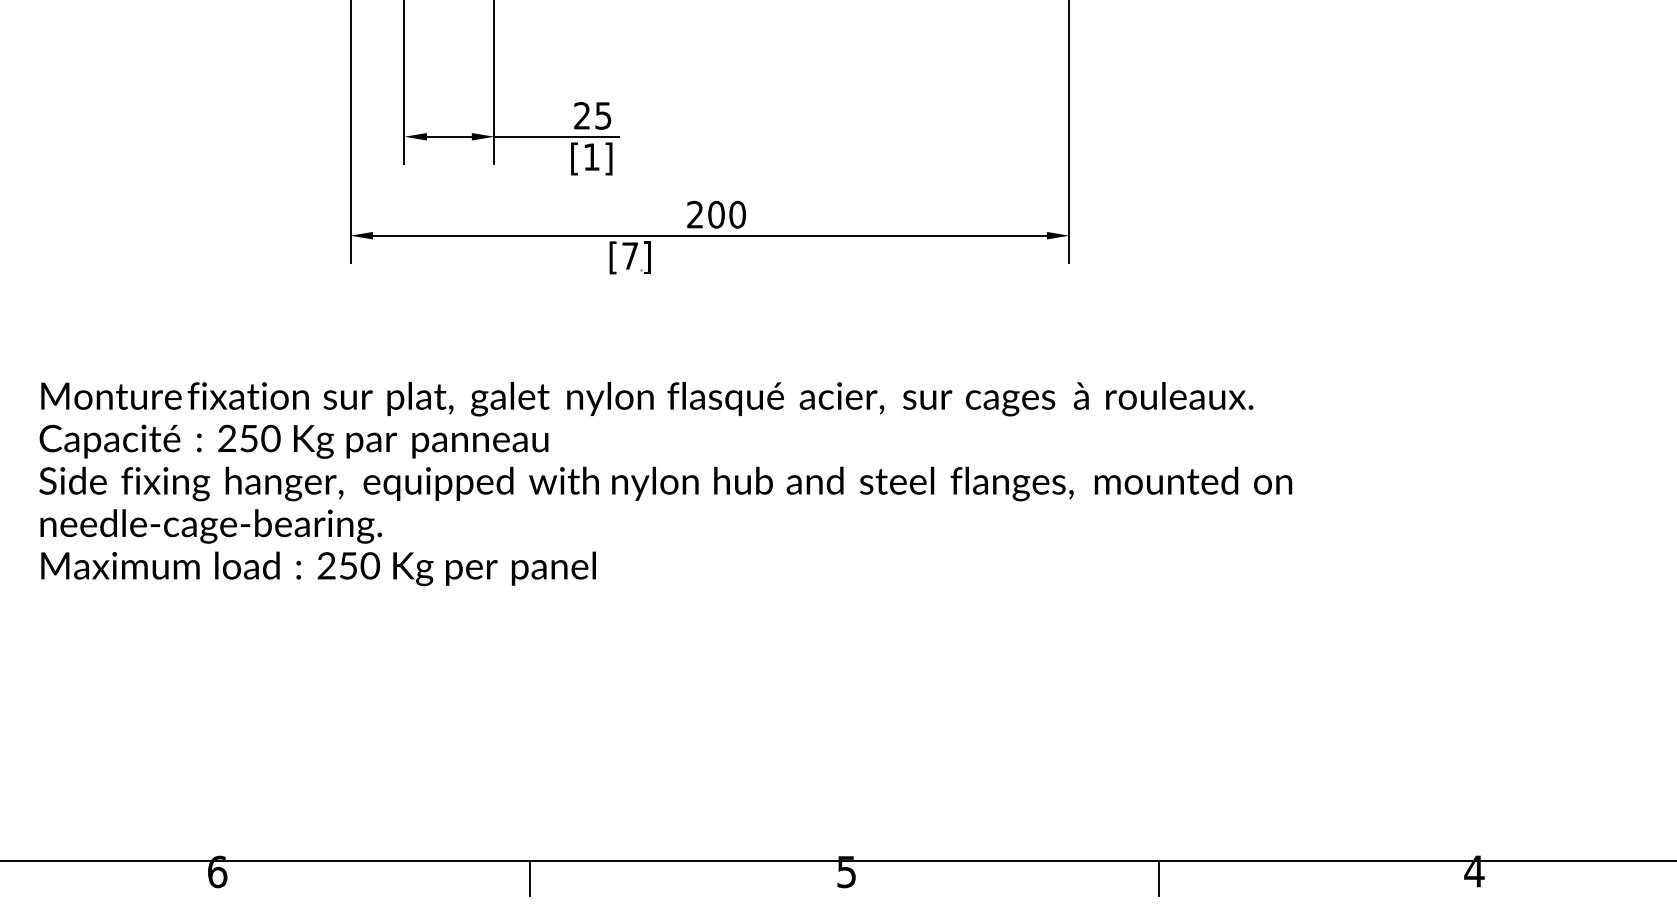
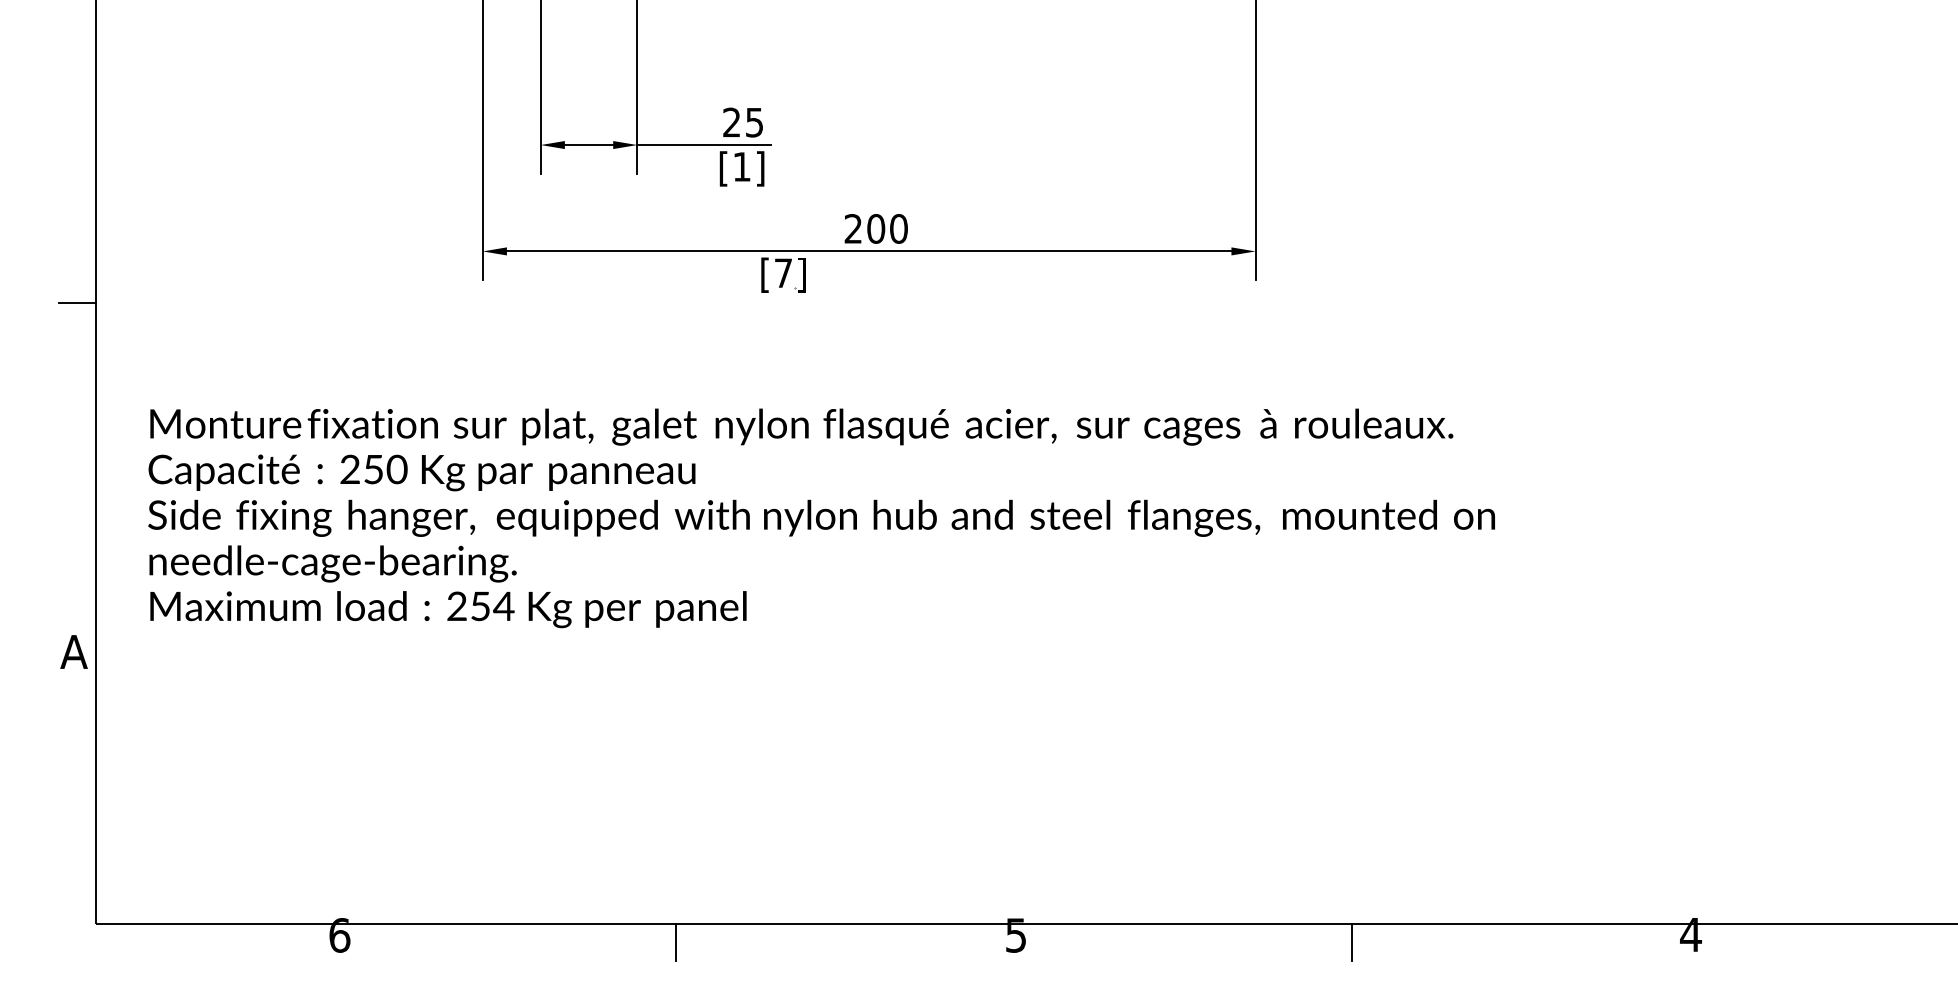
text: (369, 566) -> (503, 606), 250 -> 254

